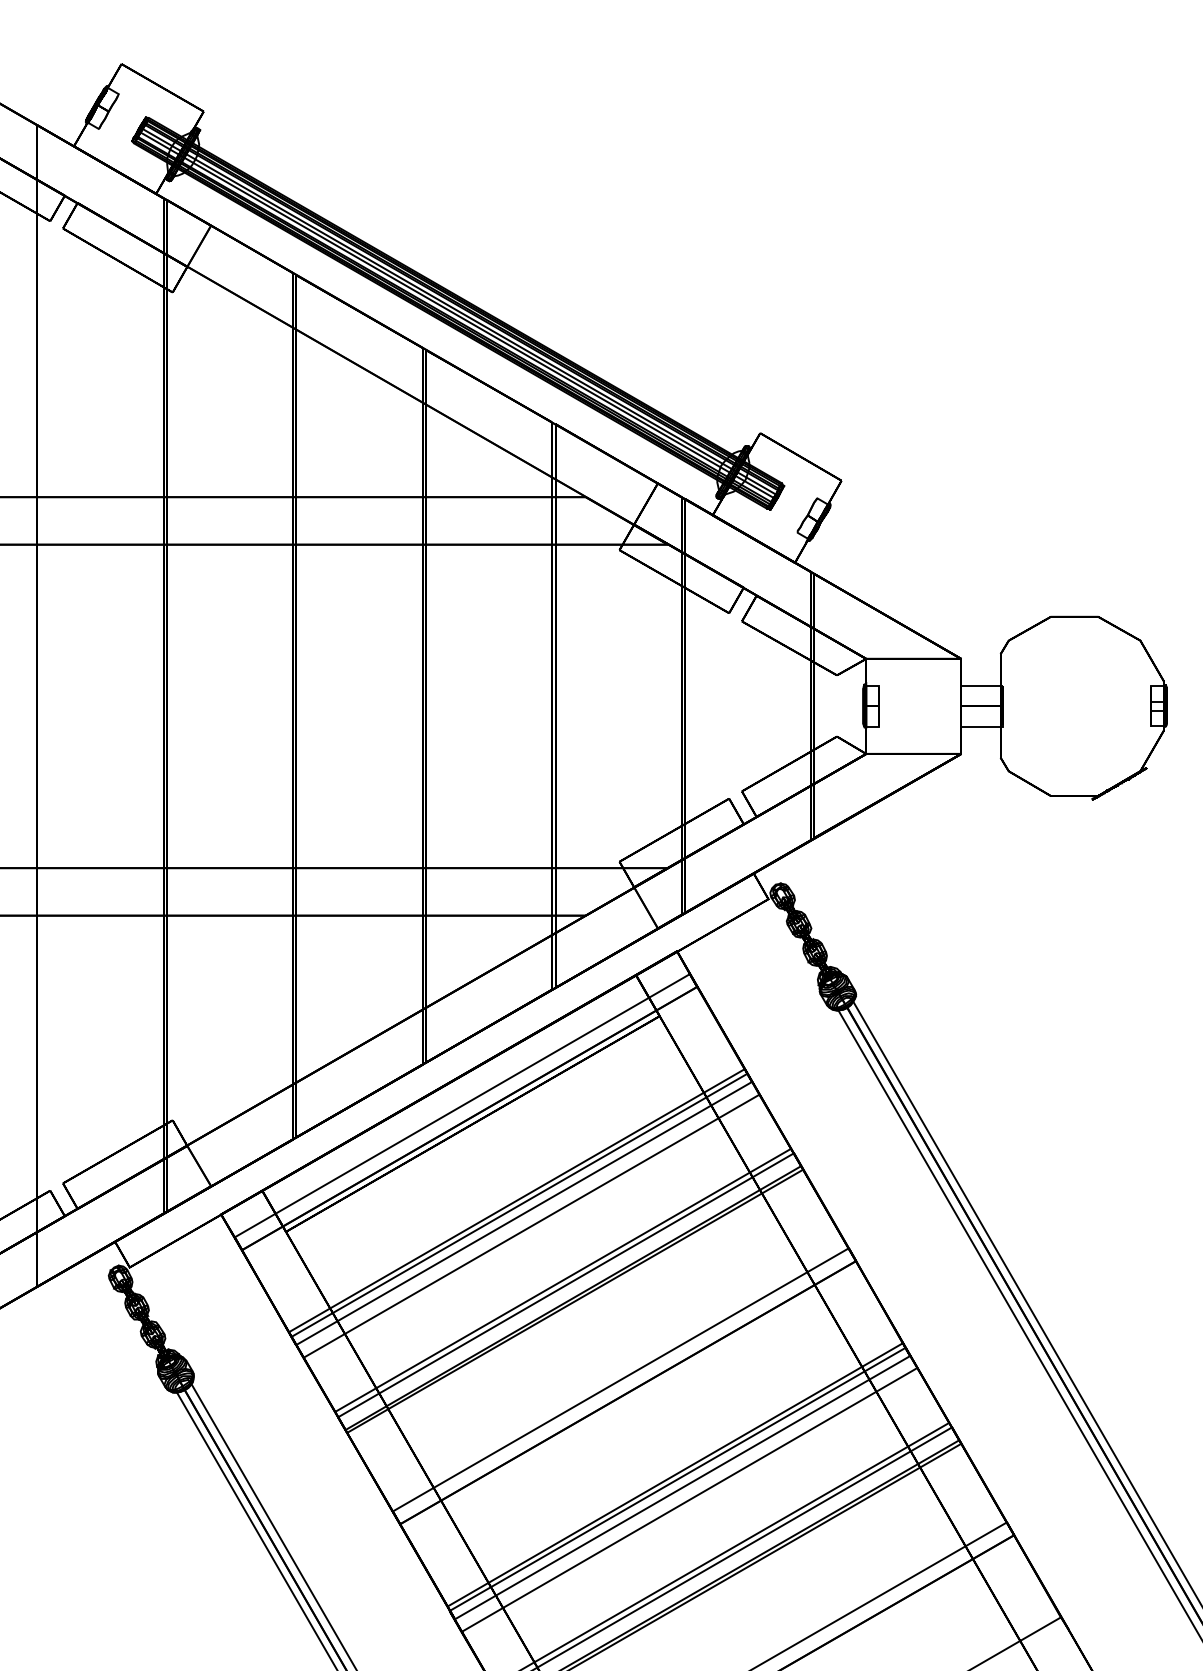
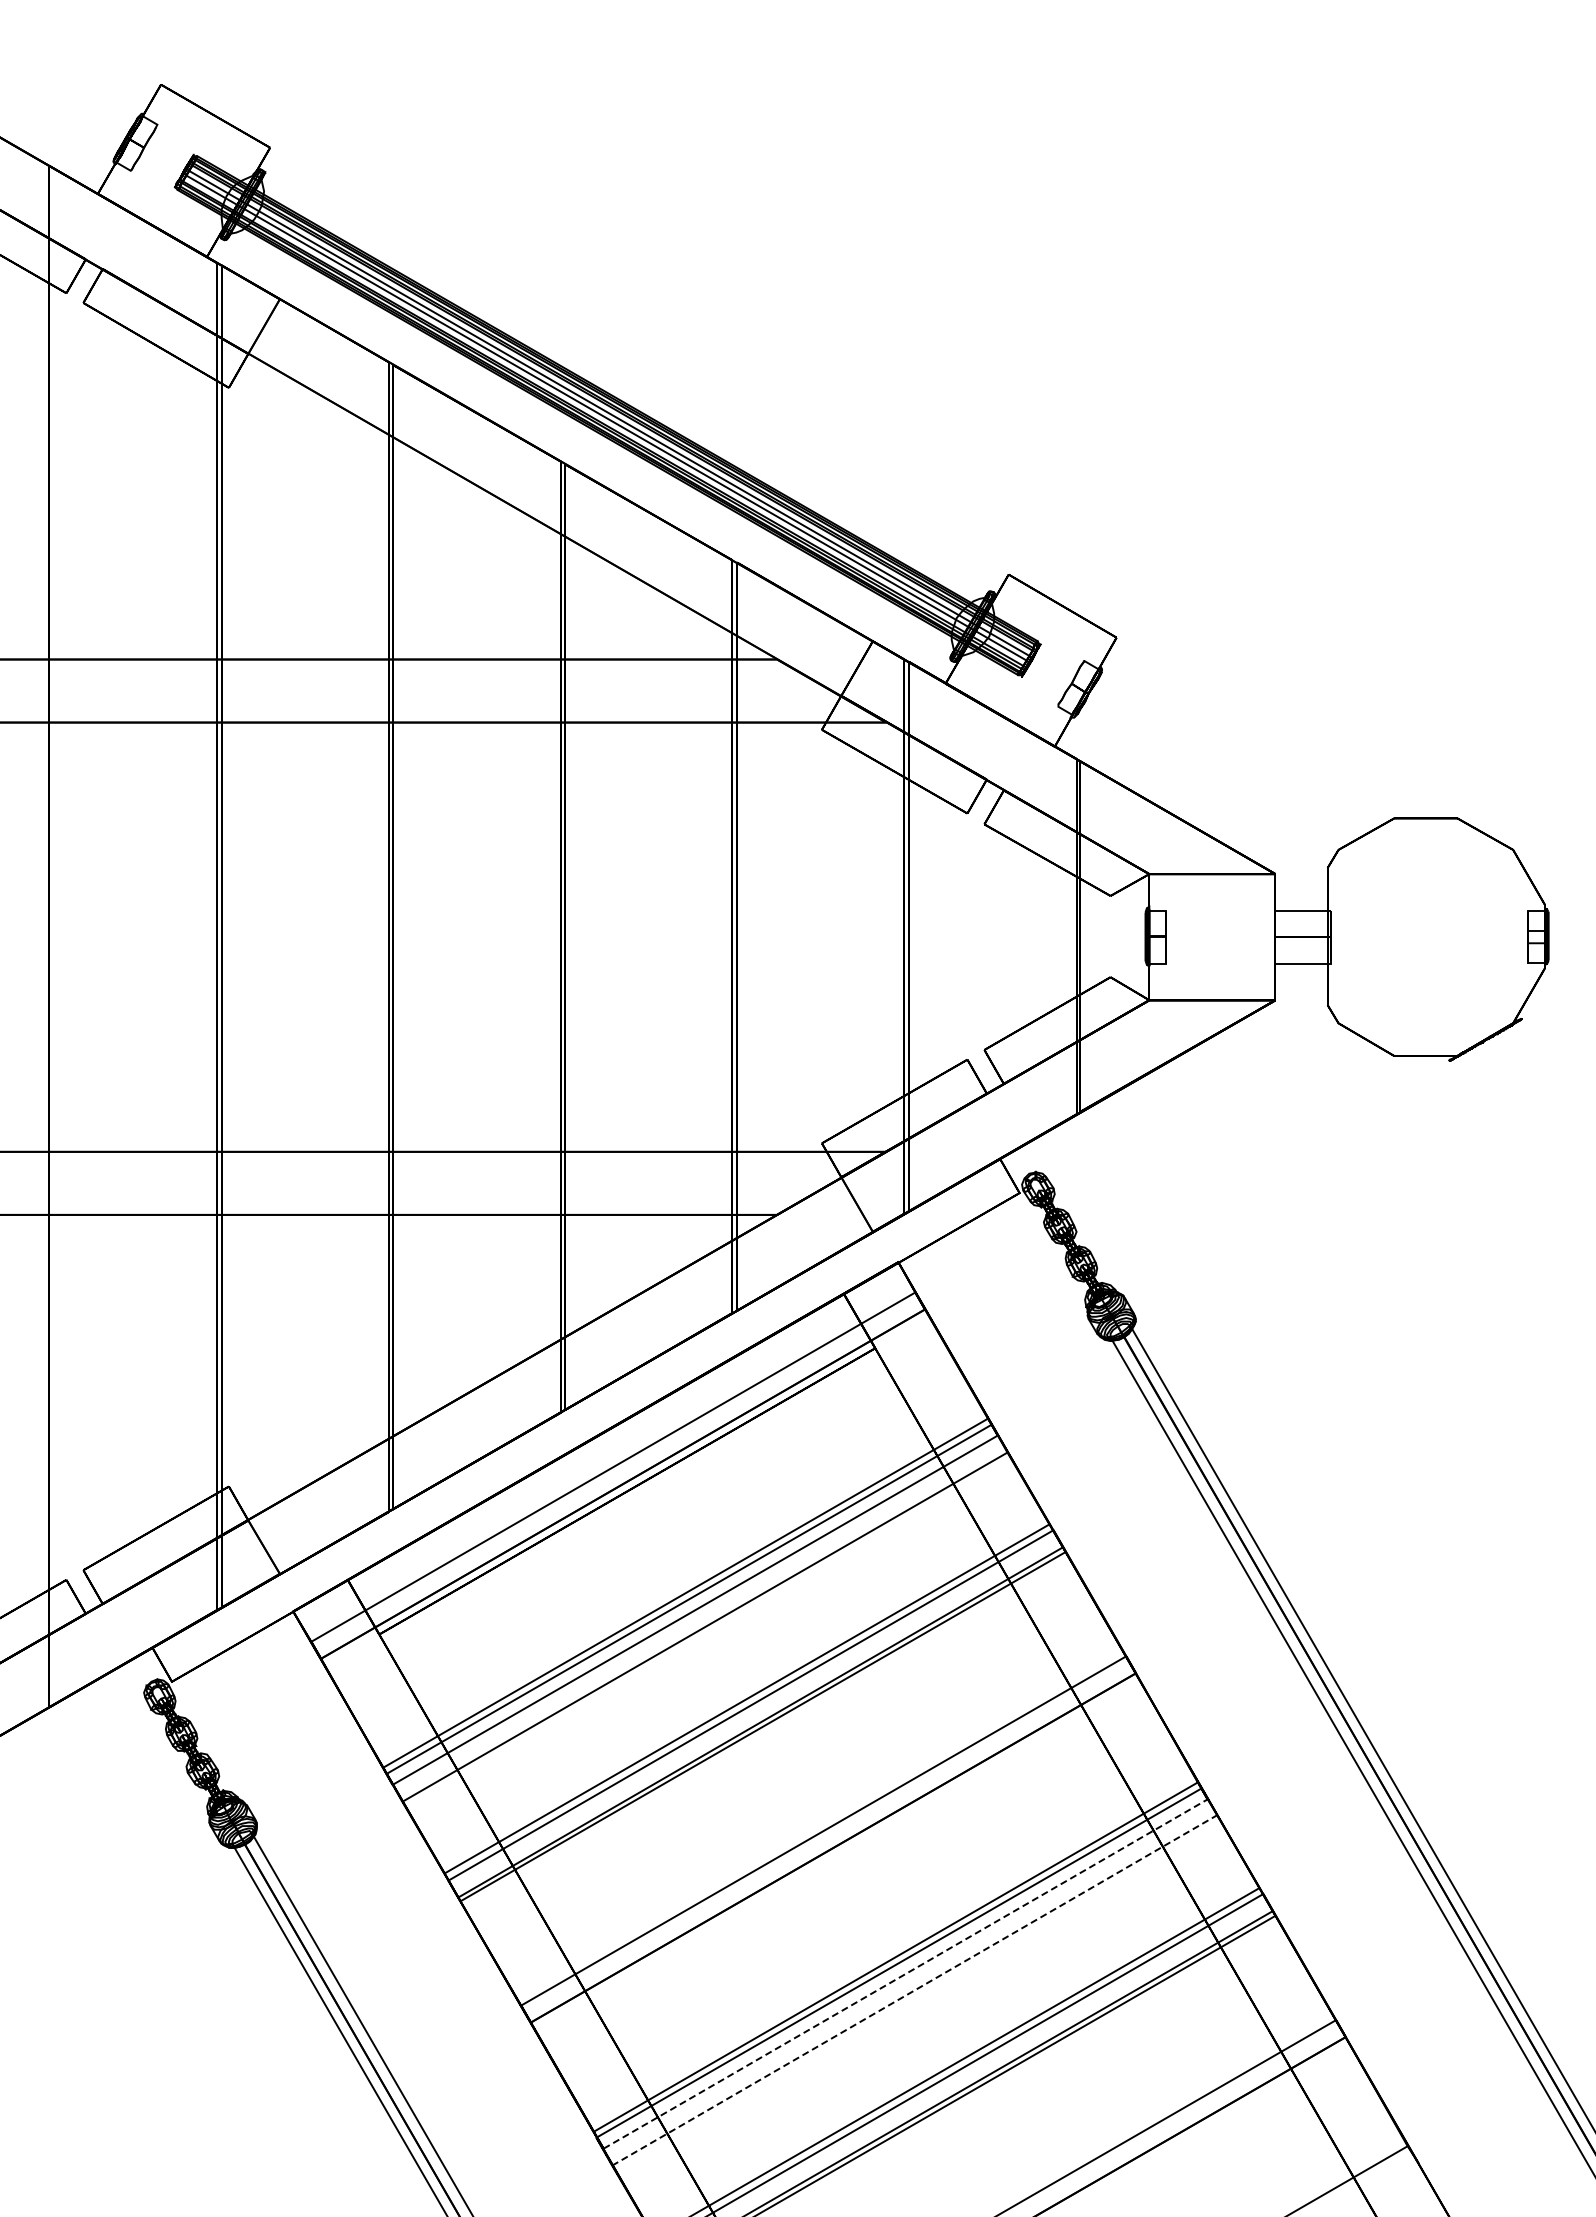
line: (682, 1488) -> (905, 1974), solid -> dashed
line: (689, 1500) -> (914, 1990), solid -> dashed

